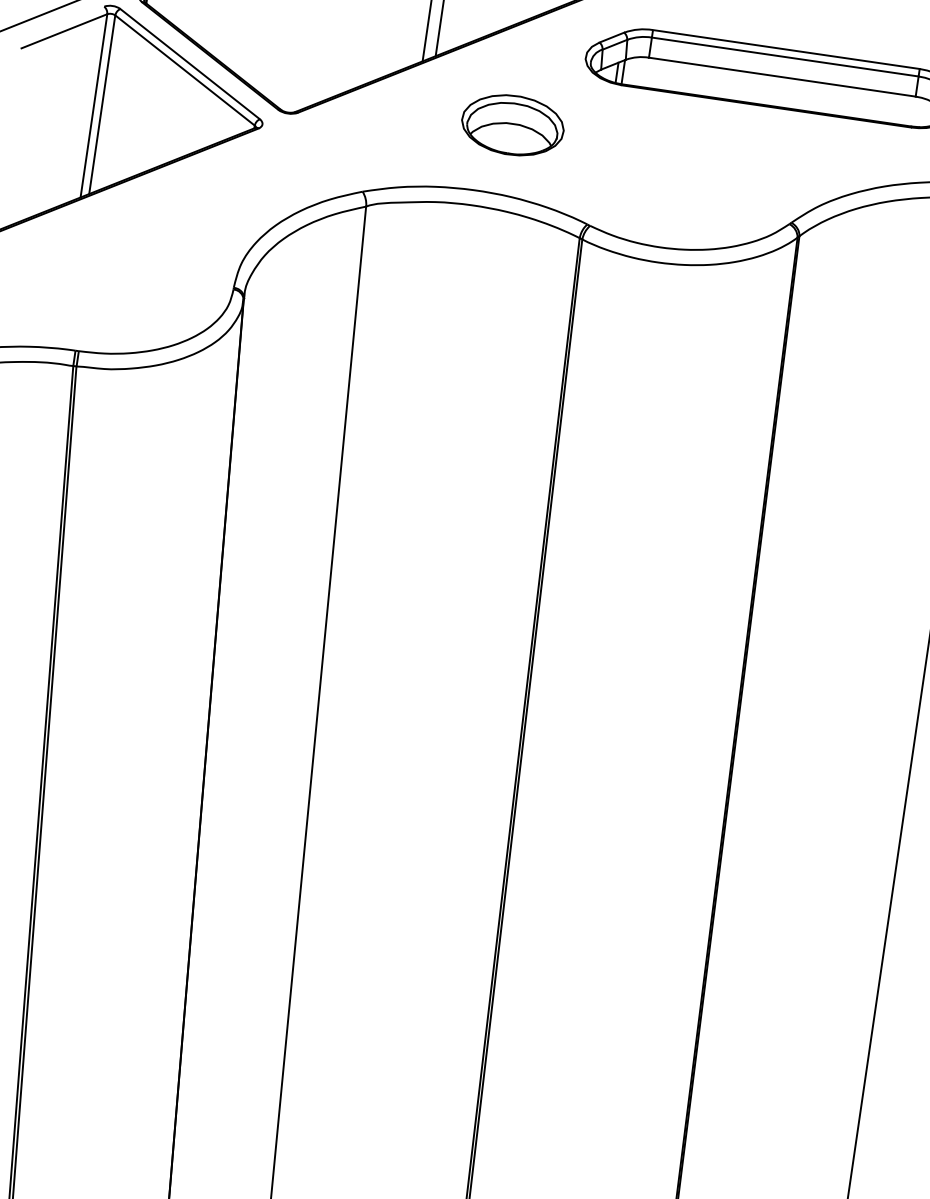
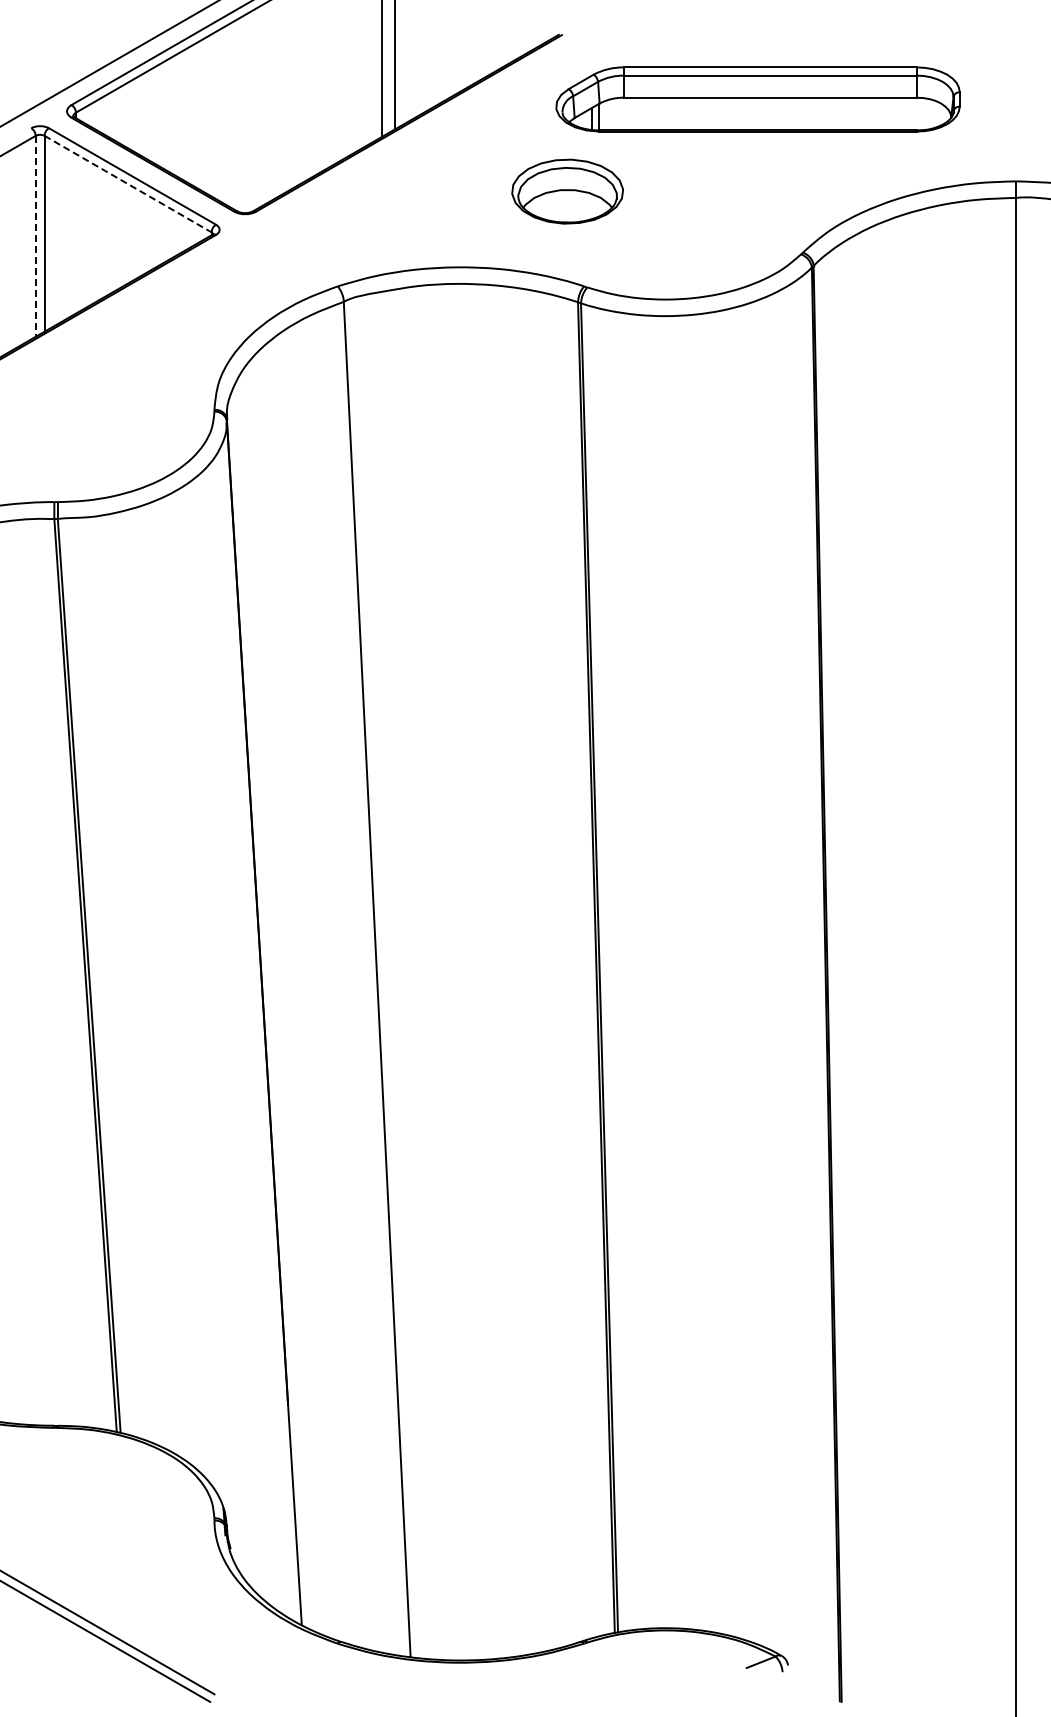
line: (185, 70) -> (128, 184), solid -> dashed
line: (93, 105) -> (35, 236), solid -> dashed
part: (512, 125) -> (567, 191), moved

